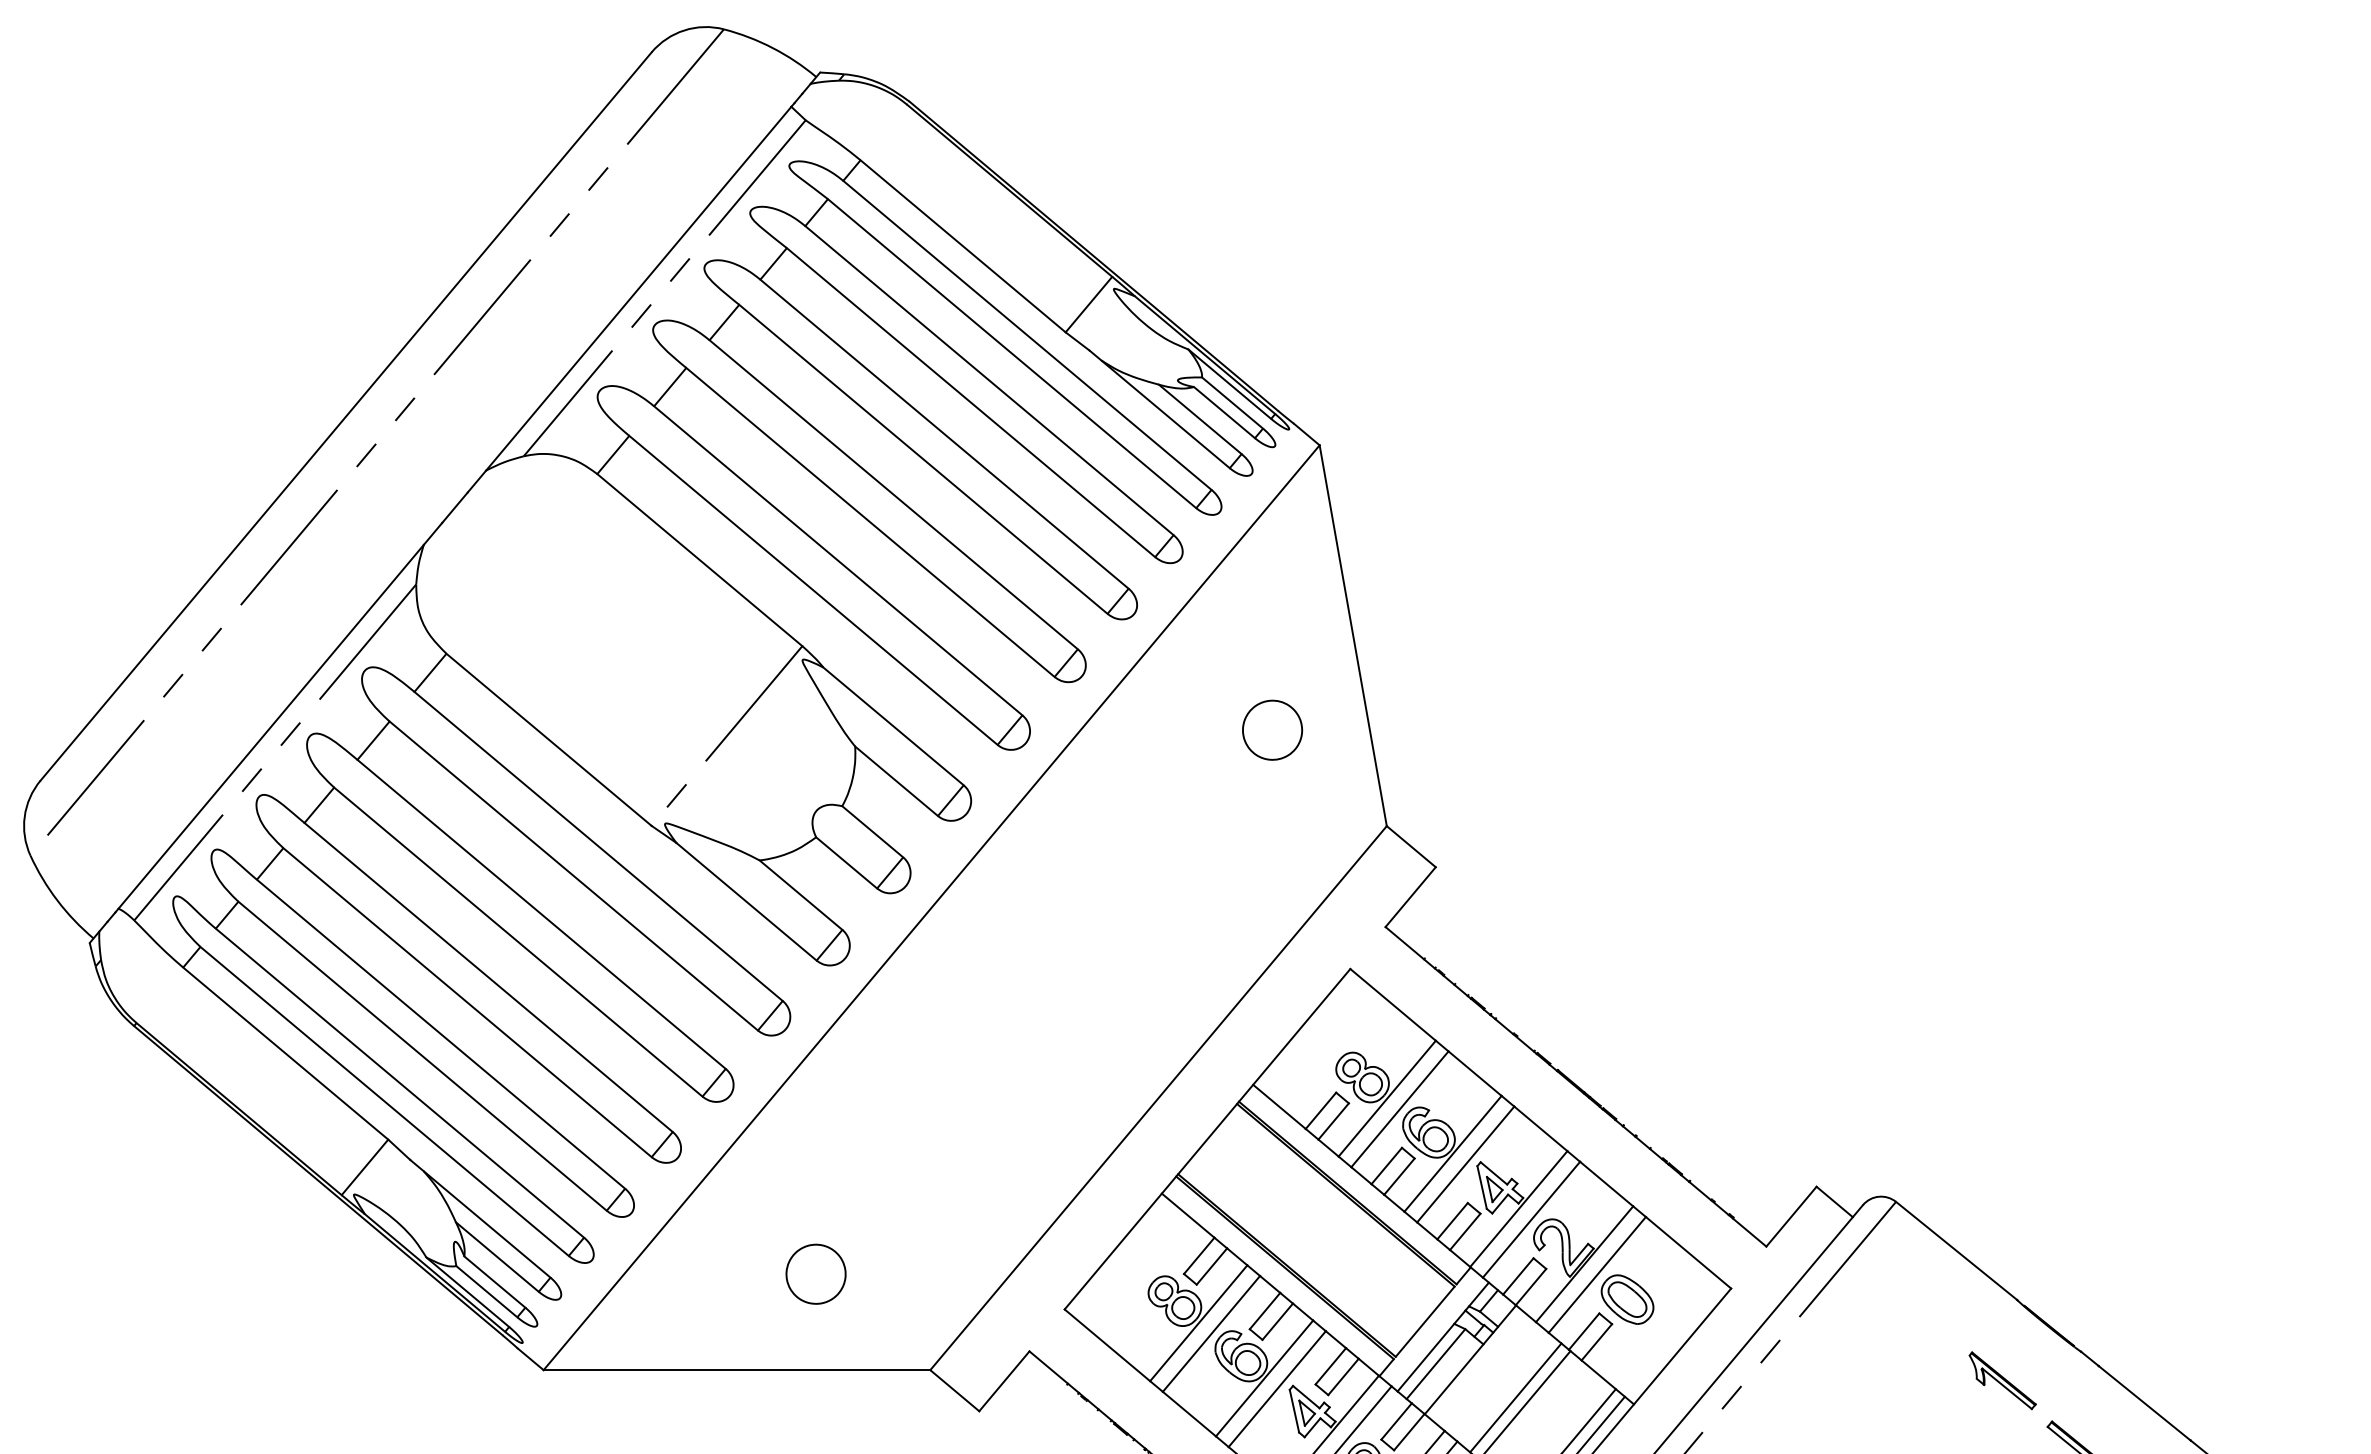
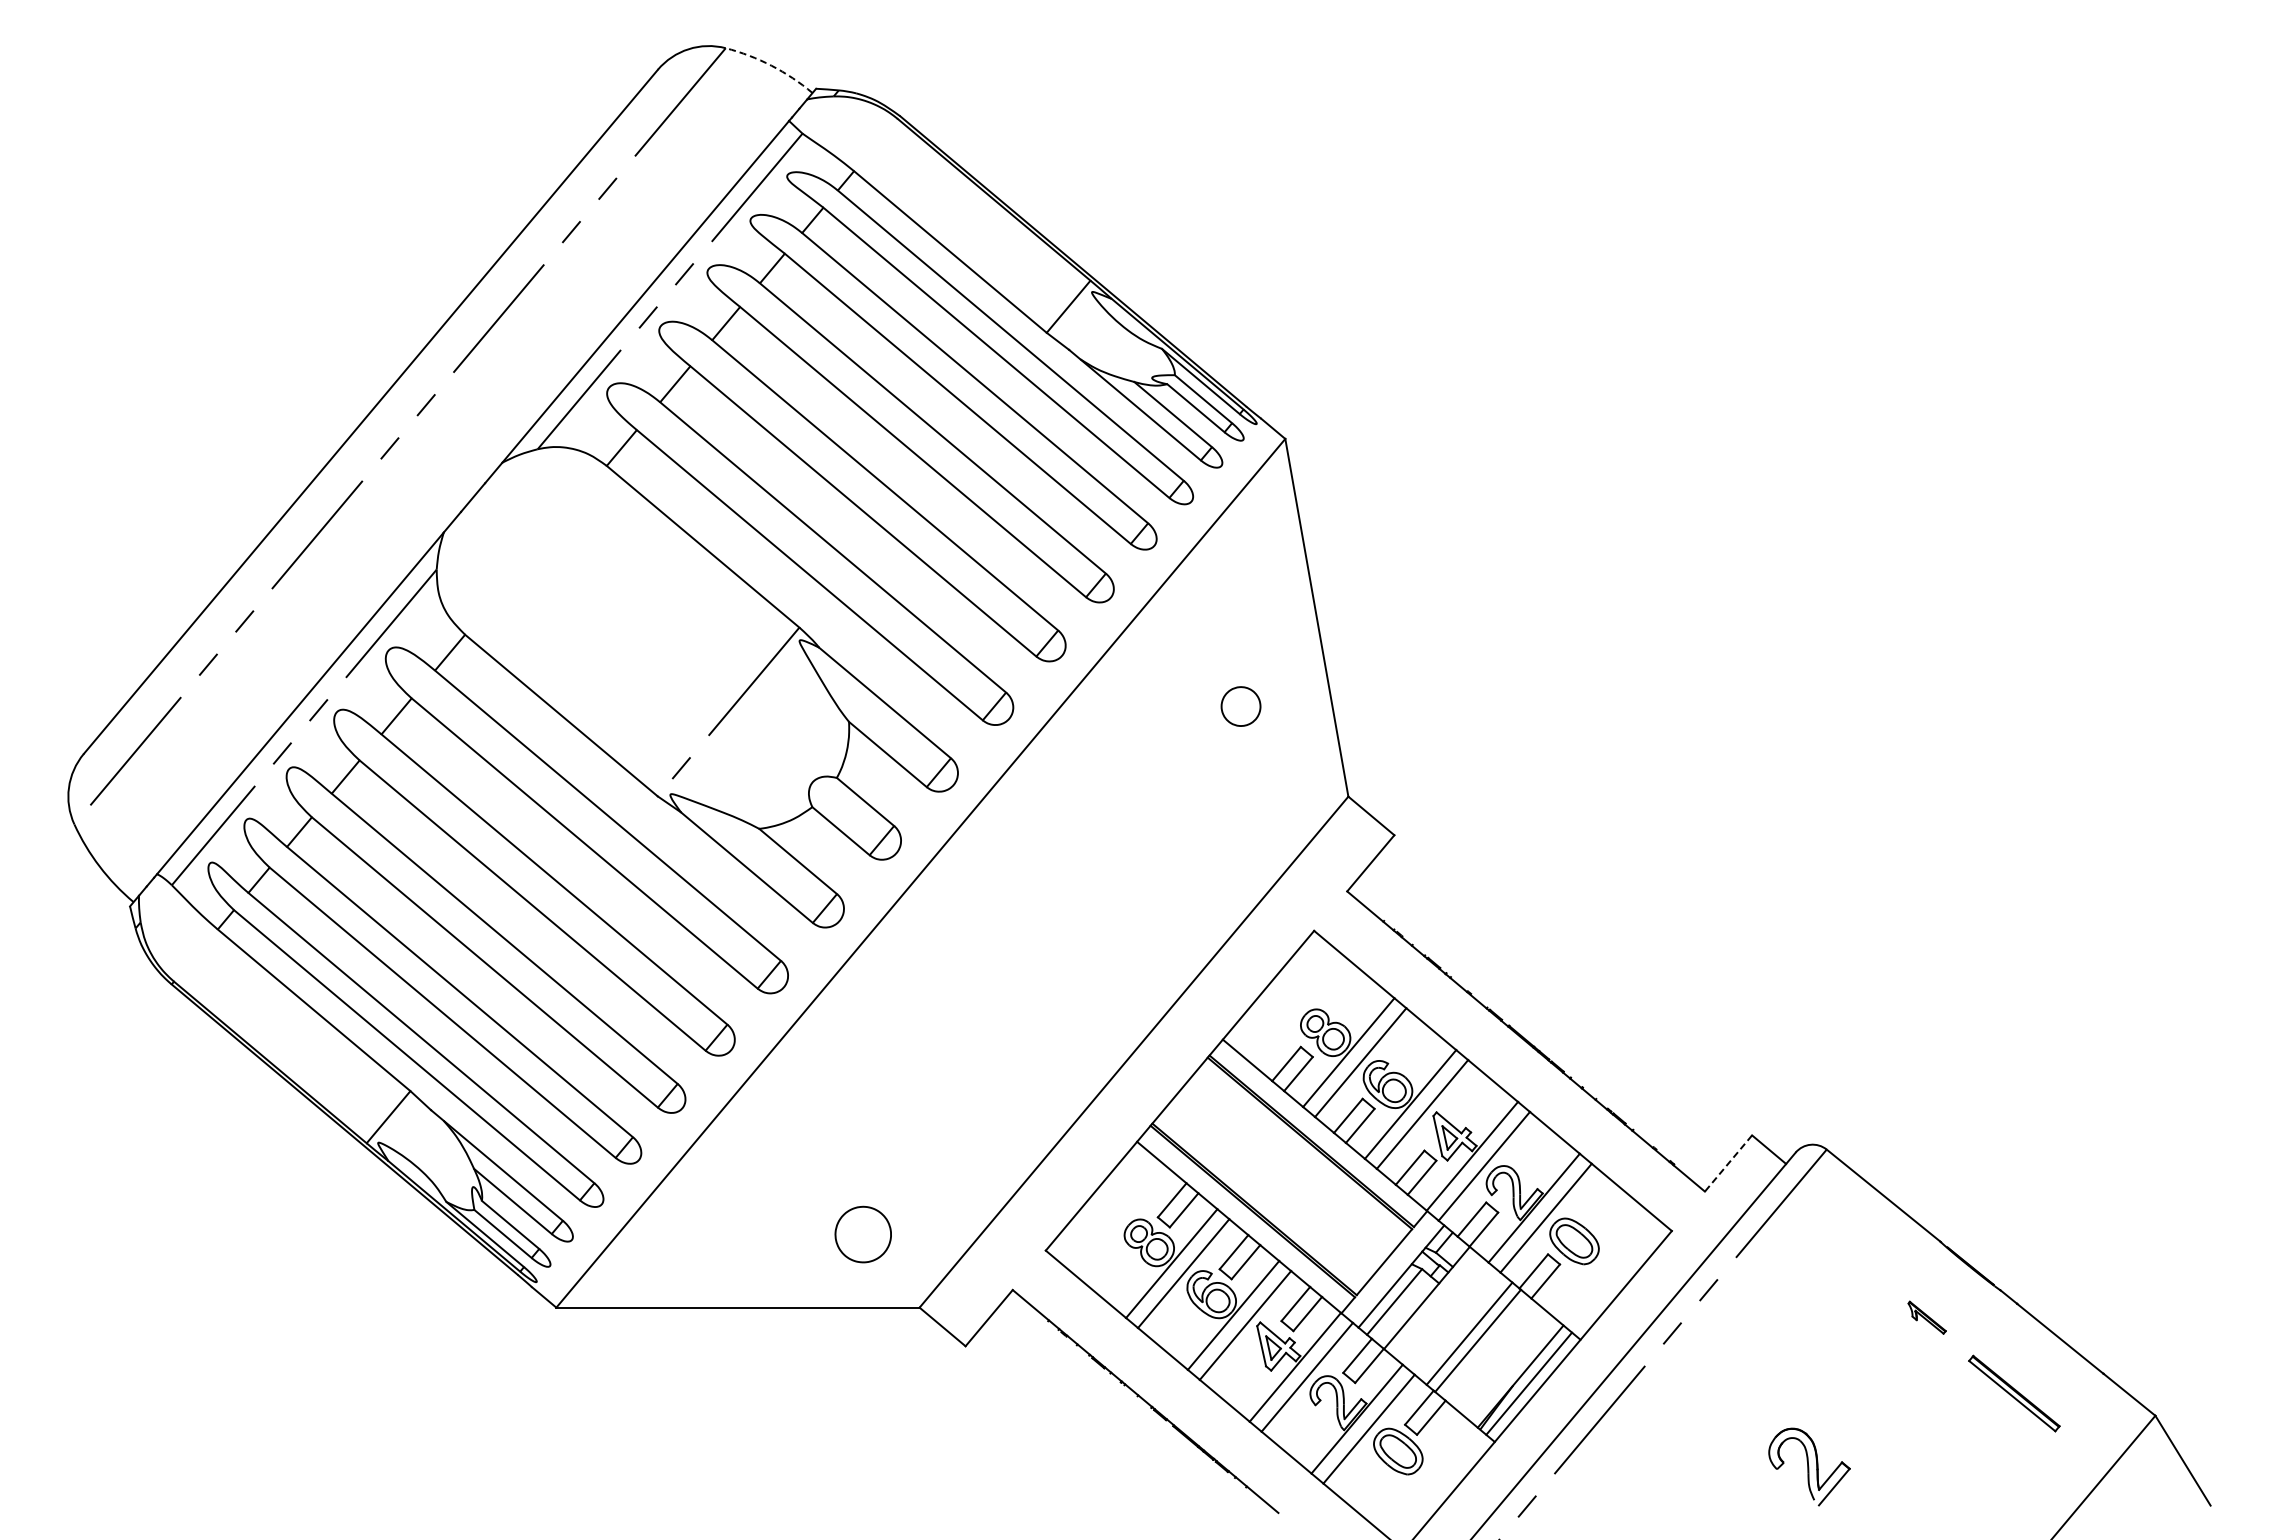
arc: (772, 47) -> (771, 65), solid -> dashed
part: (1271, 730) -> (1240, 706), size x0.7
line: (1791, 1216) -> (1728, 1163), solid -> dashed
part: (815, 1274) -> (862, 1234), moved
part: (2003, 1380) -> (1927, 1317), size x0.6

